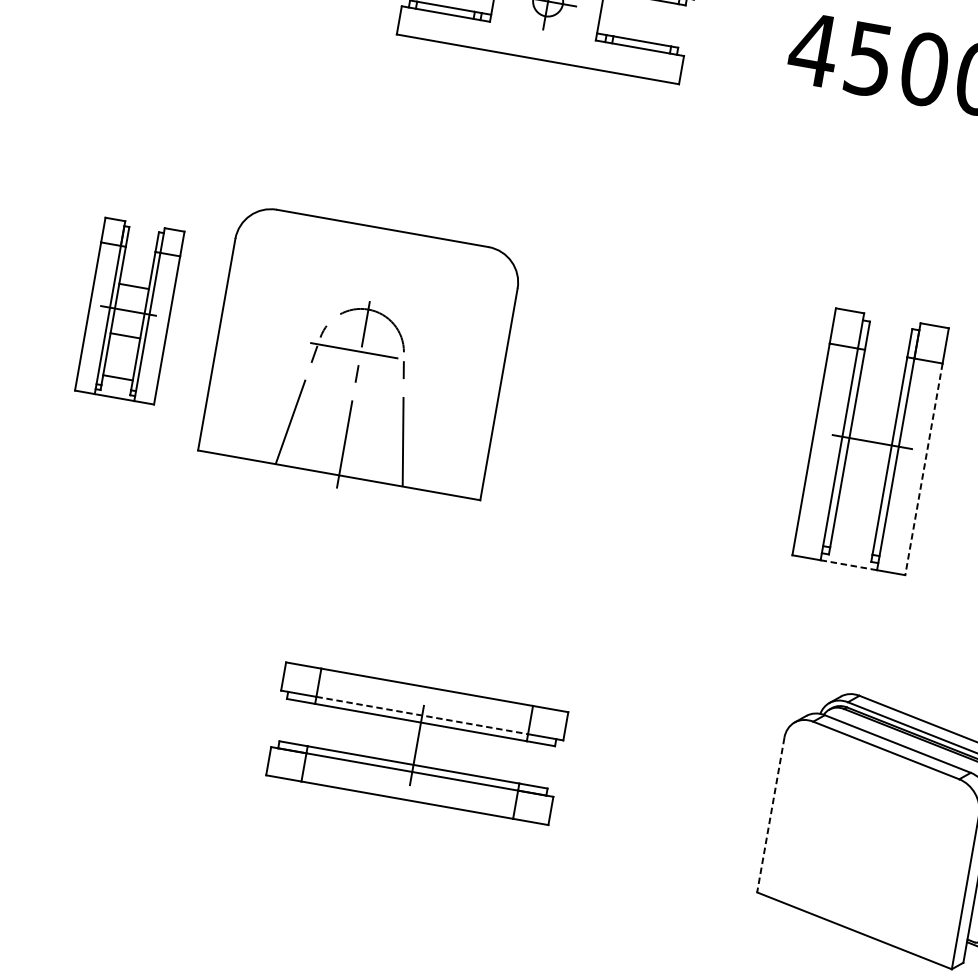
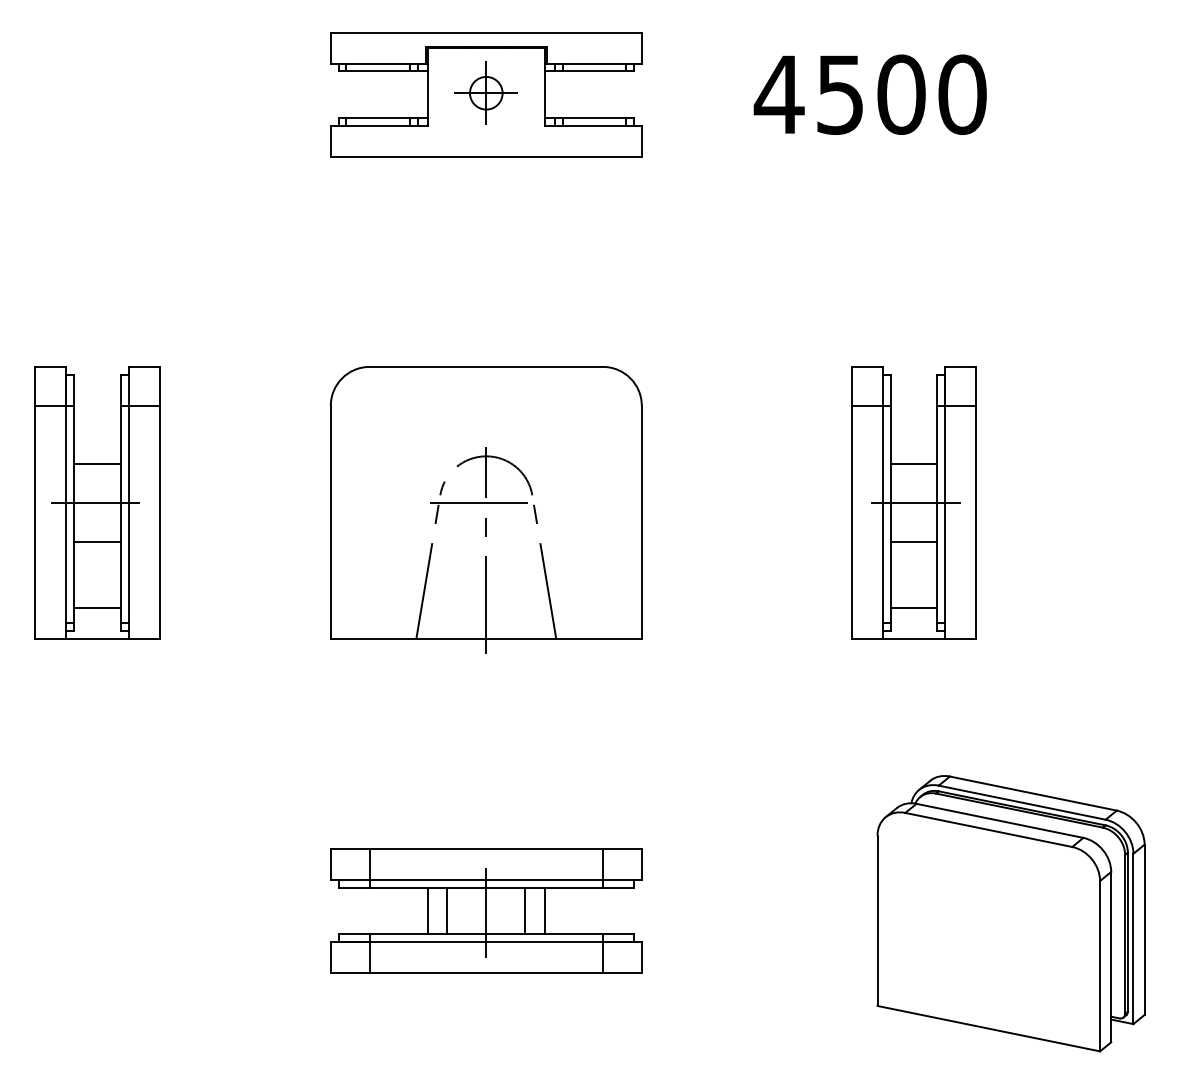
part: (129, 310) -> (97, 502), size x1.43
part: (360, 357) -> (486, 509), moved
line: (876, 406) -> (913, 464), added
line: (924, 469) -> (976, 522), dashed -> solid
line: (864, 476) -> (913, 541), added
line: (853, 536) -> (913, 607), added
line: (849, 565) -> (914, 639), dashed -> solid
line: (422, 715) -> (486, 880), dashed -> solid
line: (364, 733) -> (428, 910), added
line: (382, 736) -> (447, 910), added
line: (452, 749) -> (525, 910), added
line: (470, 752) -> (544, 910), added
line: (770, 815) -> (877, 921), dashed -> solid

